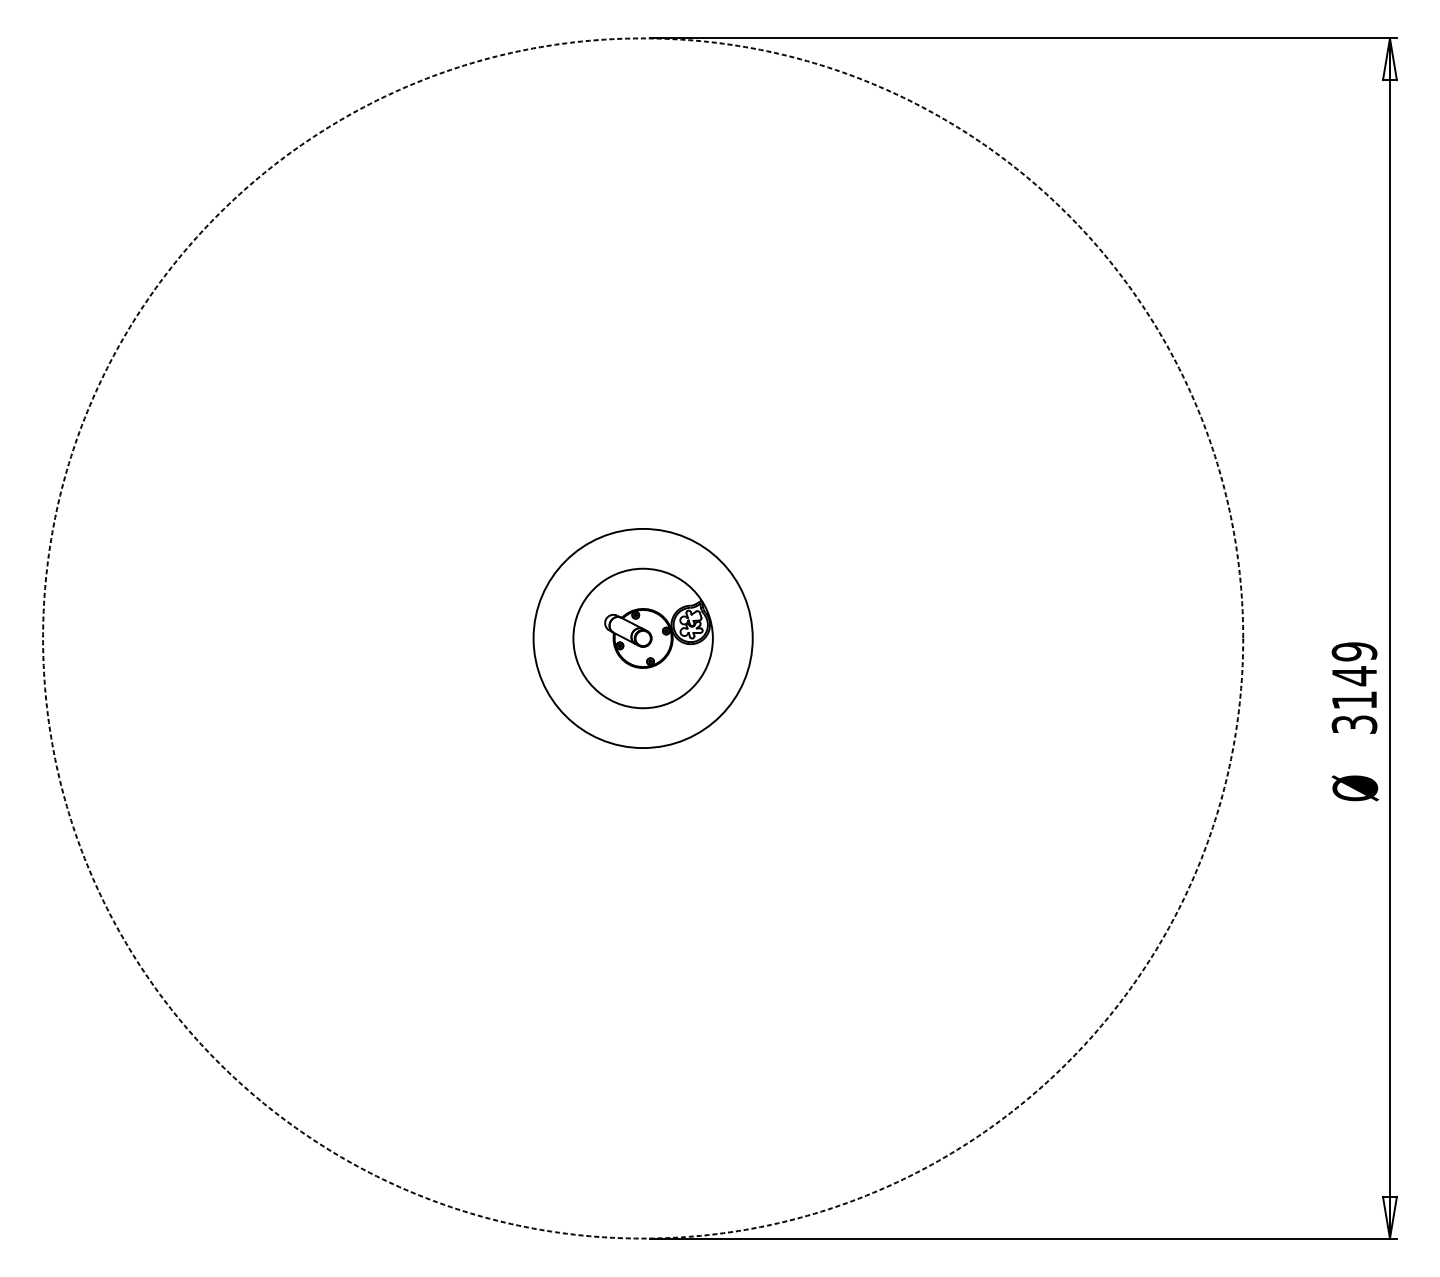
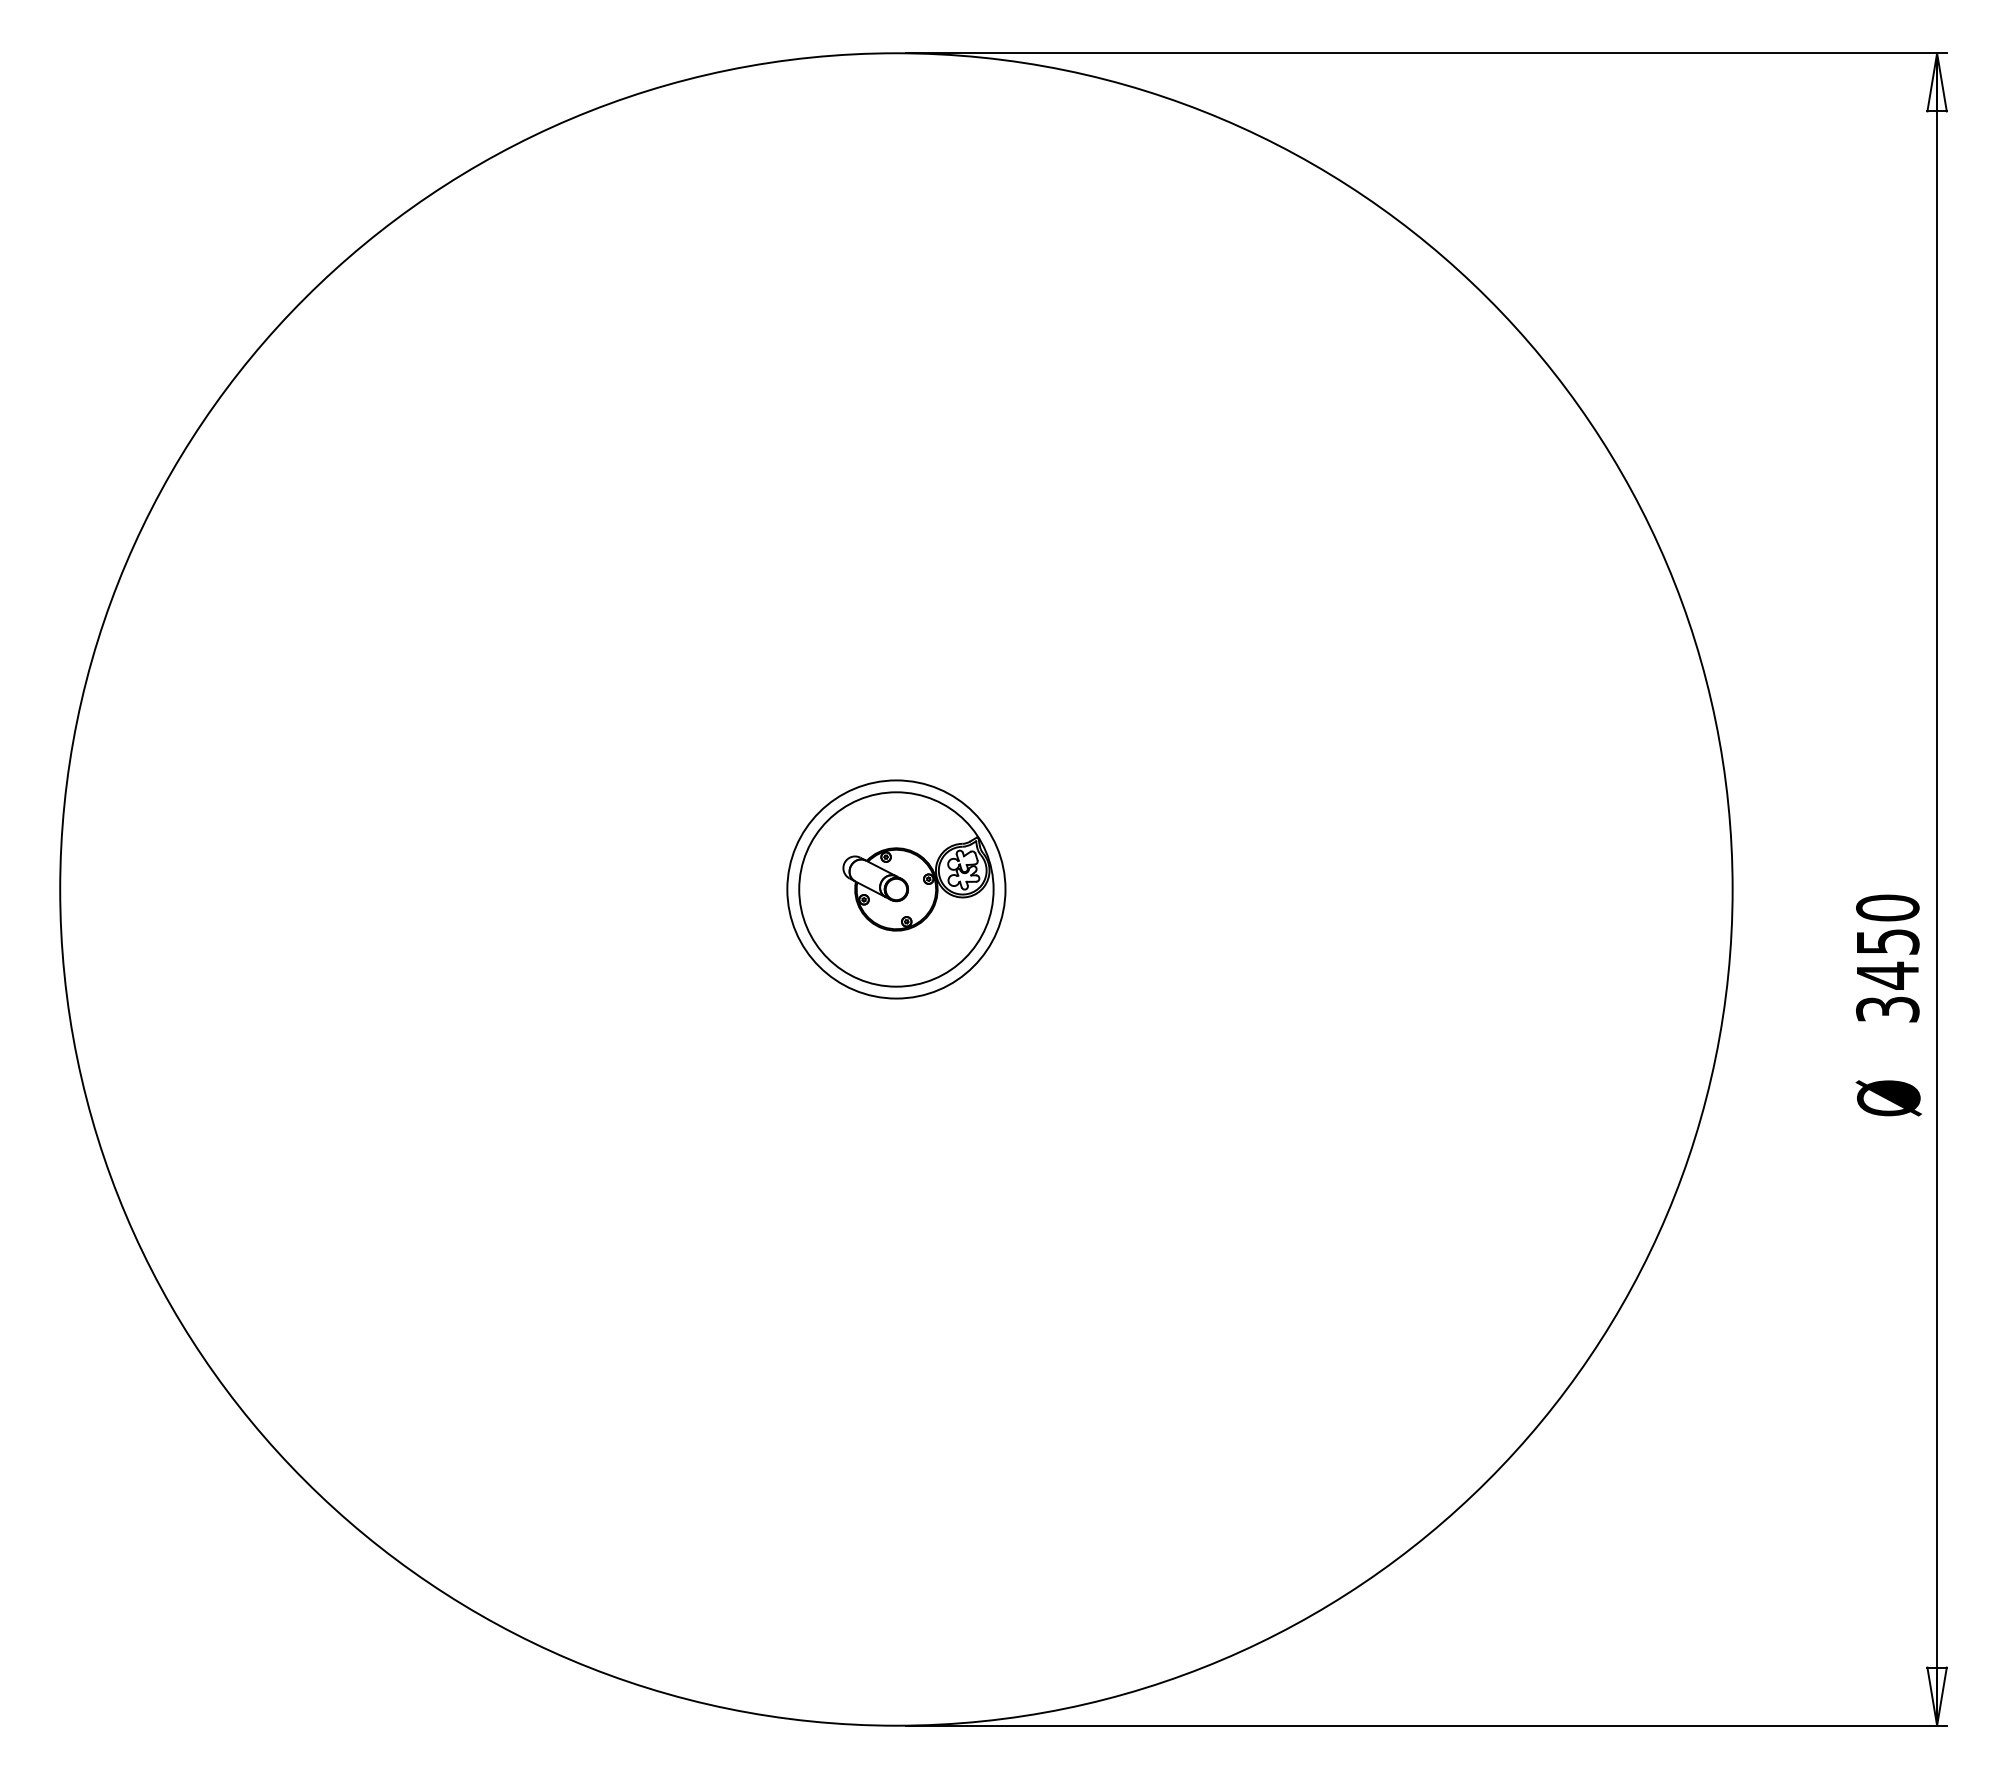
circle: (643, 638) -> (896, 889), dashed -> solid
circle: (643, 638) -> (896, 889), size x0.71
text: (1354, 675) -> (1887, 941), 3149 -> 3450

